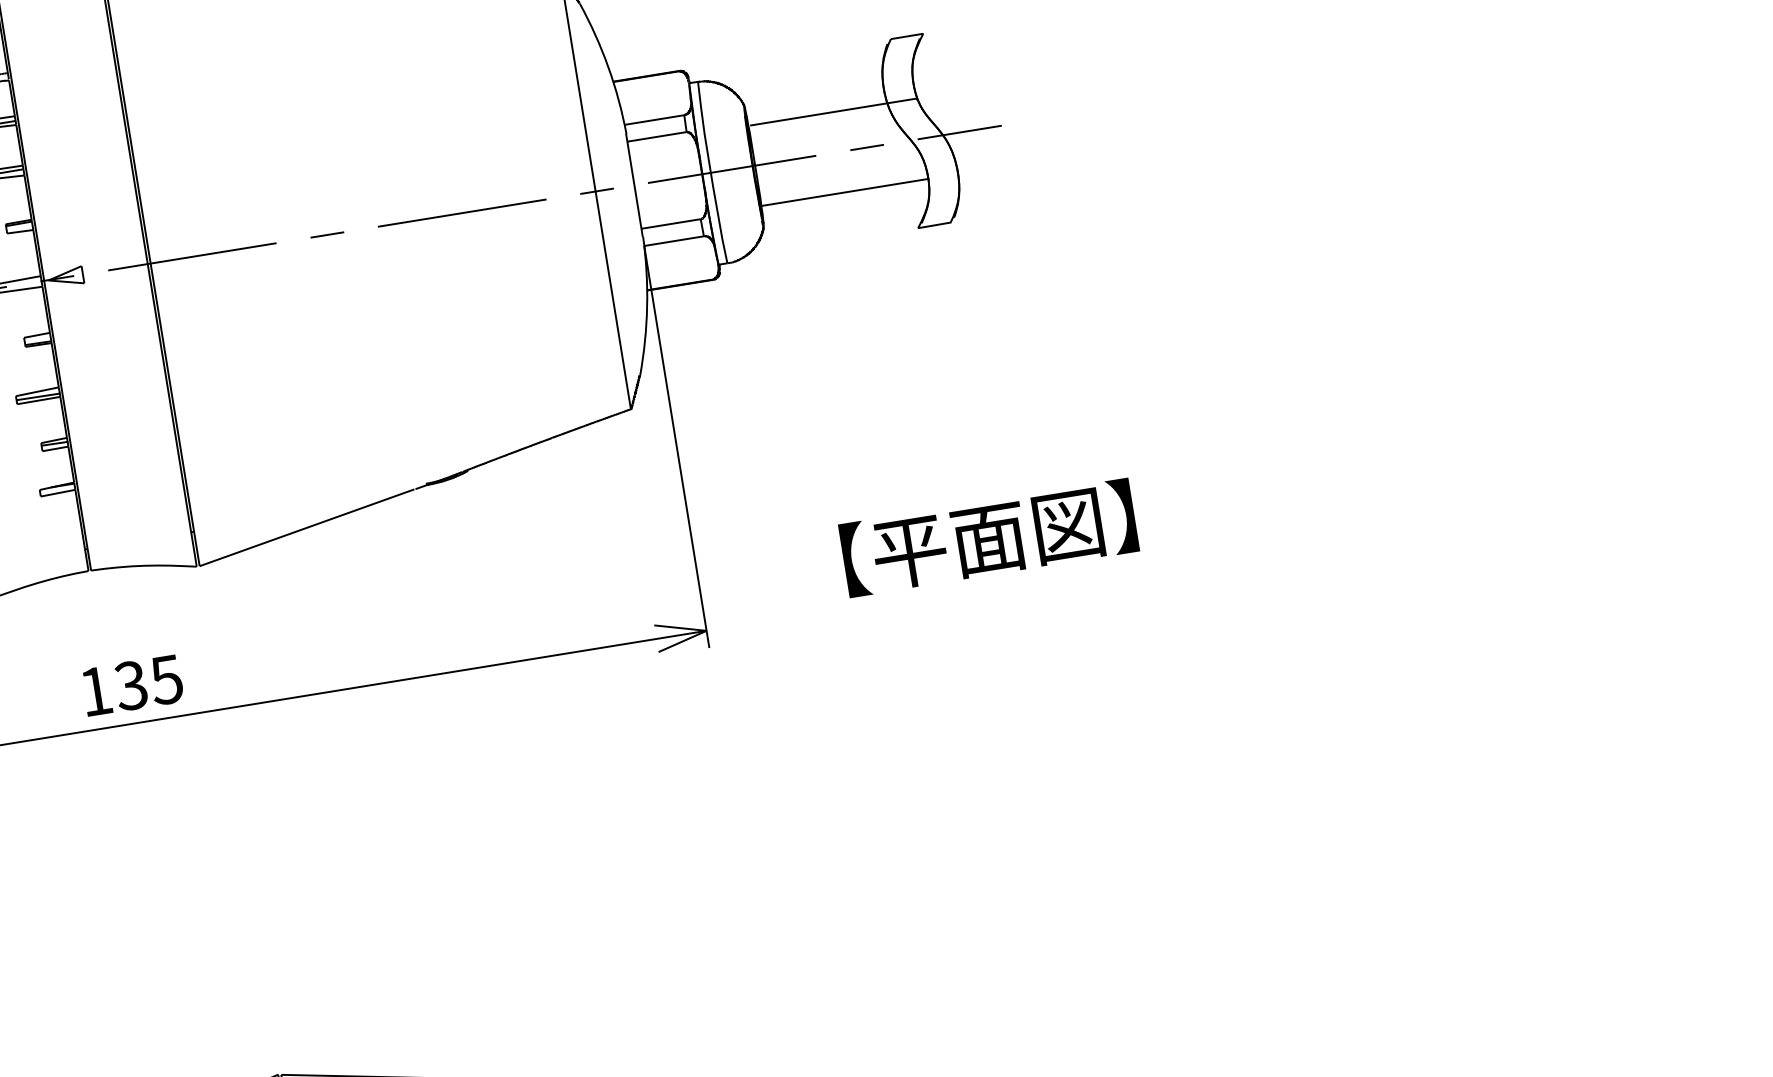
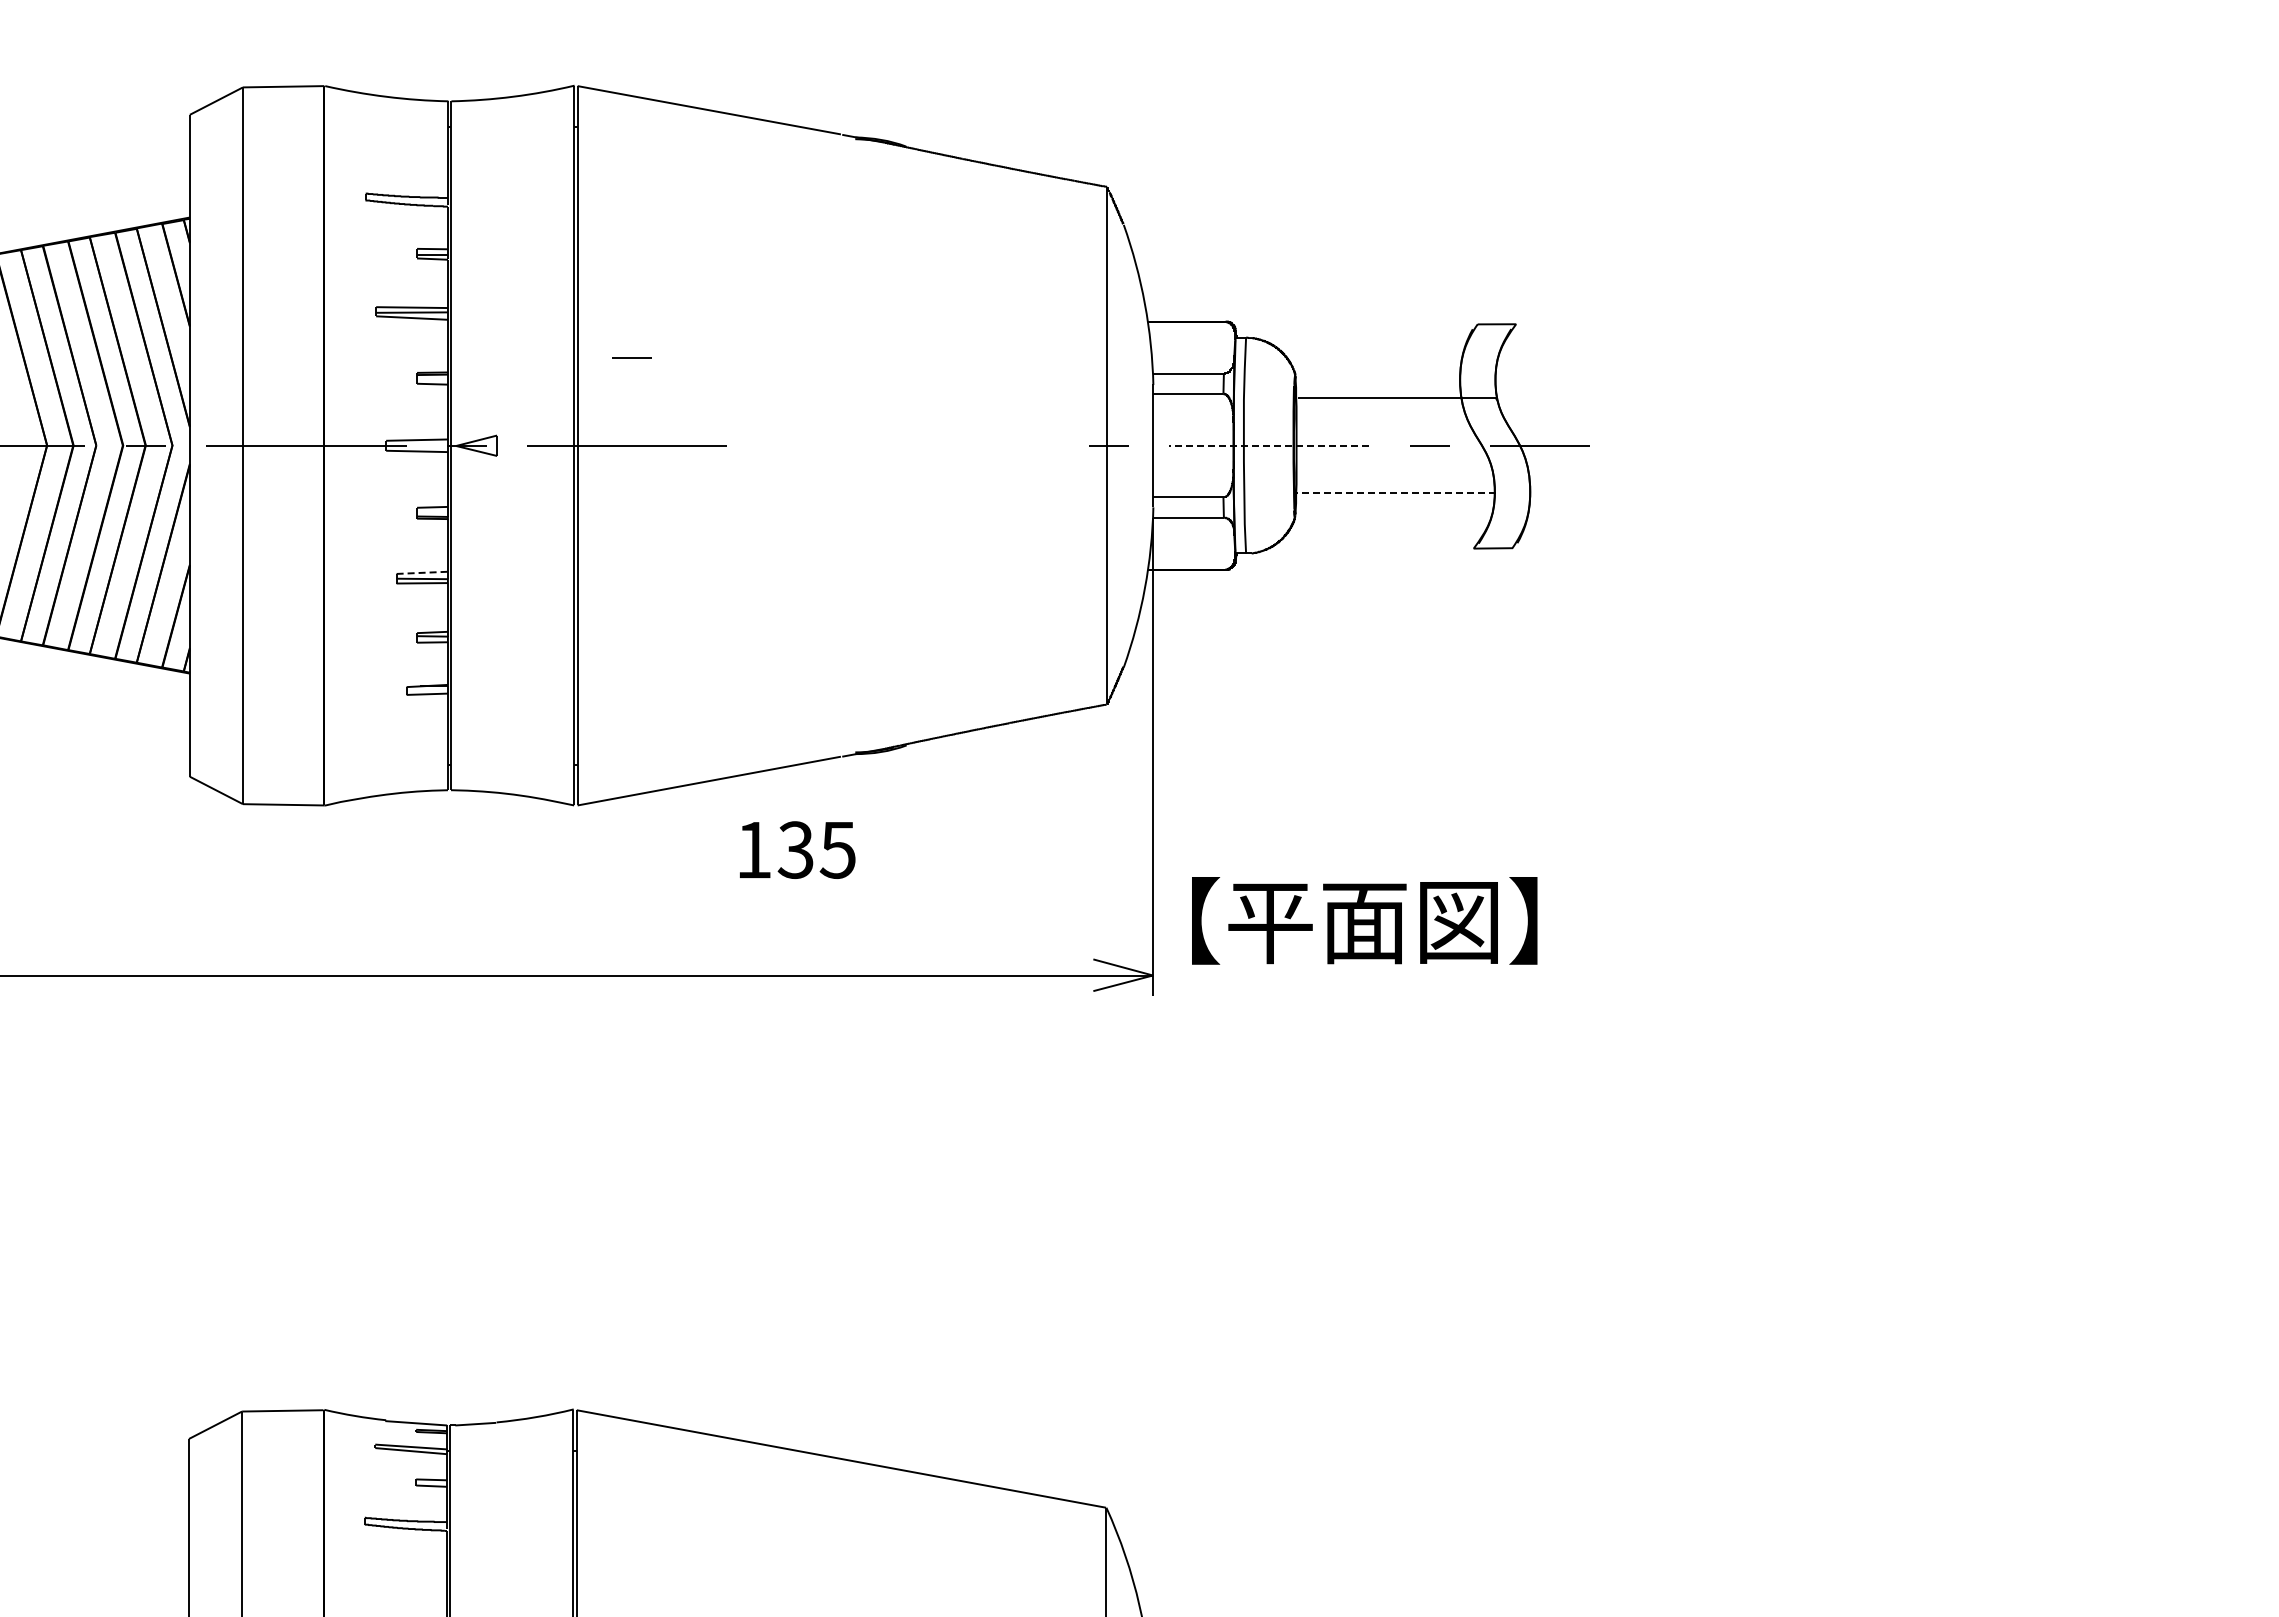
line: (731, 169) -> (1268, 445), solid -> dashed
line: (845, 192) -> (1396, 493), solid -> dashed
line: (462, 213) -> (948, 445), removed
line: (327, 234) -> (631, 357), moved
line: (37, 391) -> (422, 572), solid -> dashed
text: (988, 537) -> (1364, 920), moved
text: (132, 684) -> (797, 849), moved

